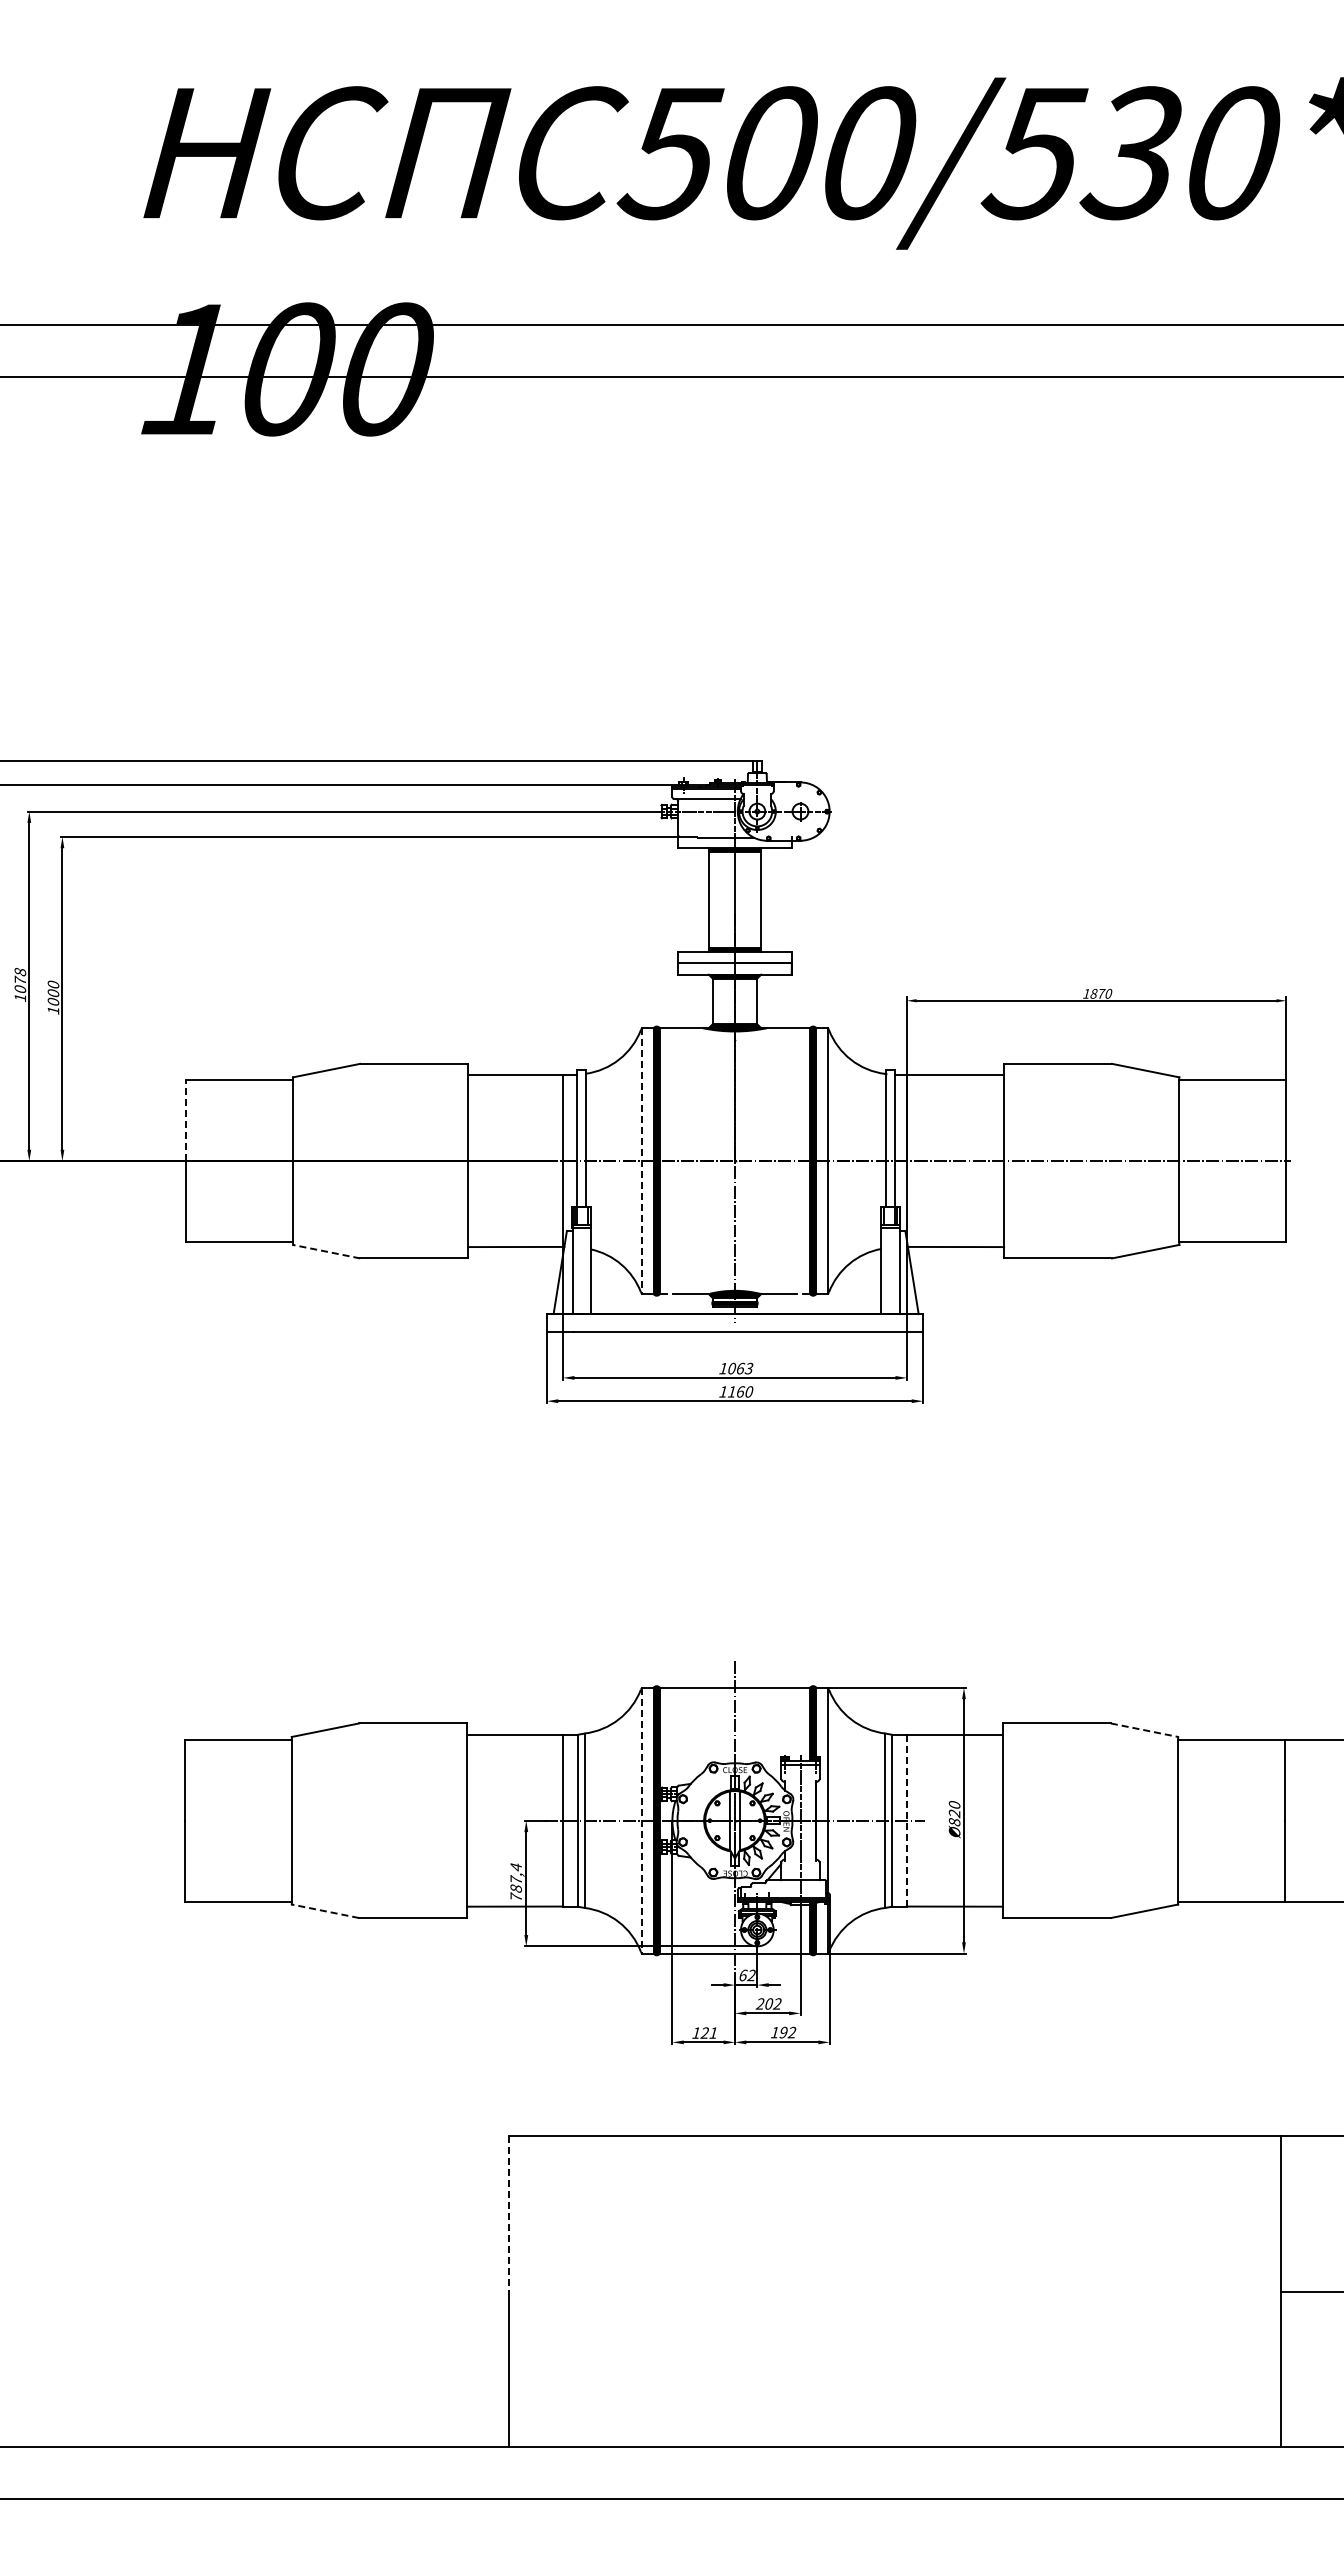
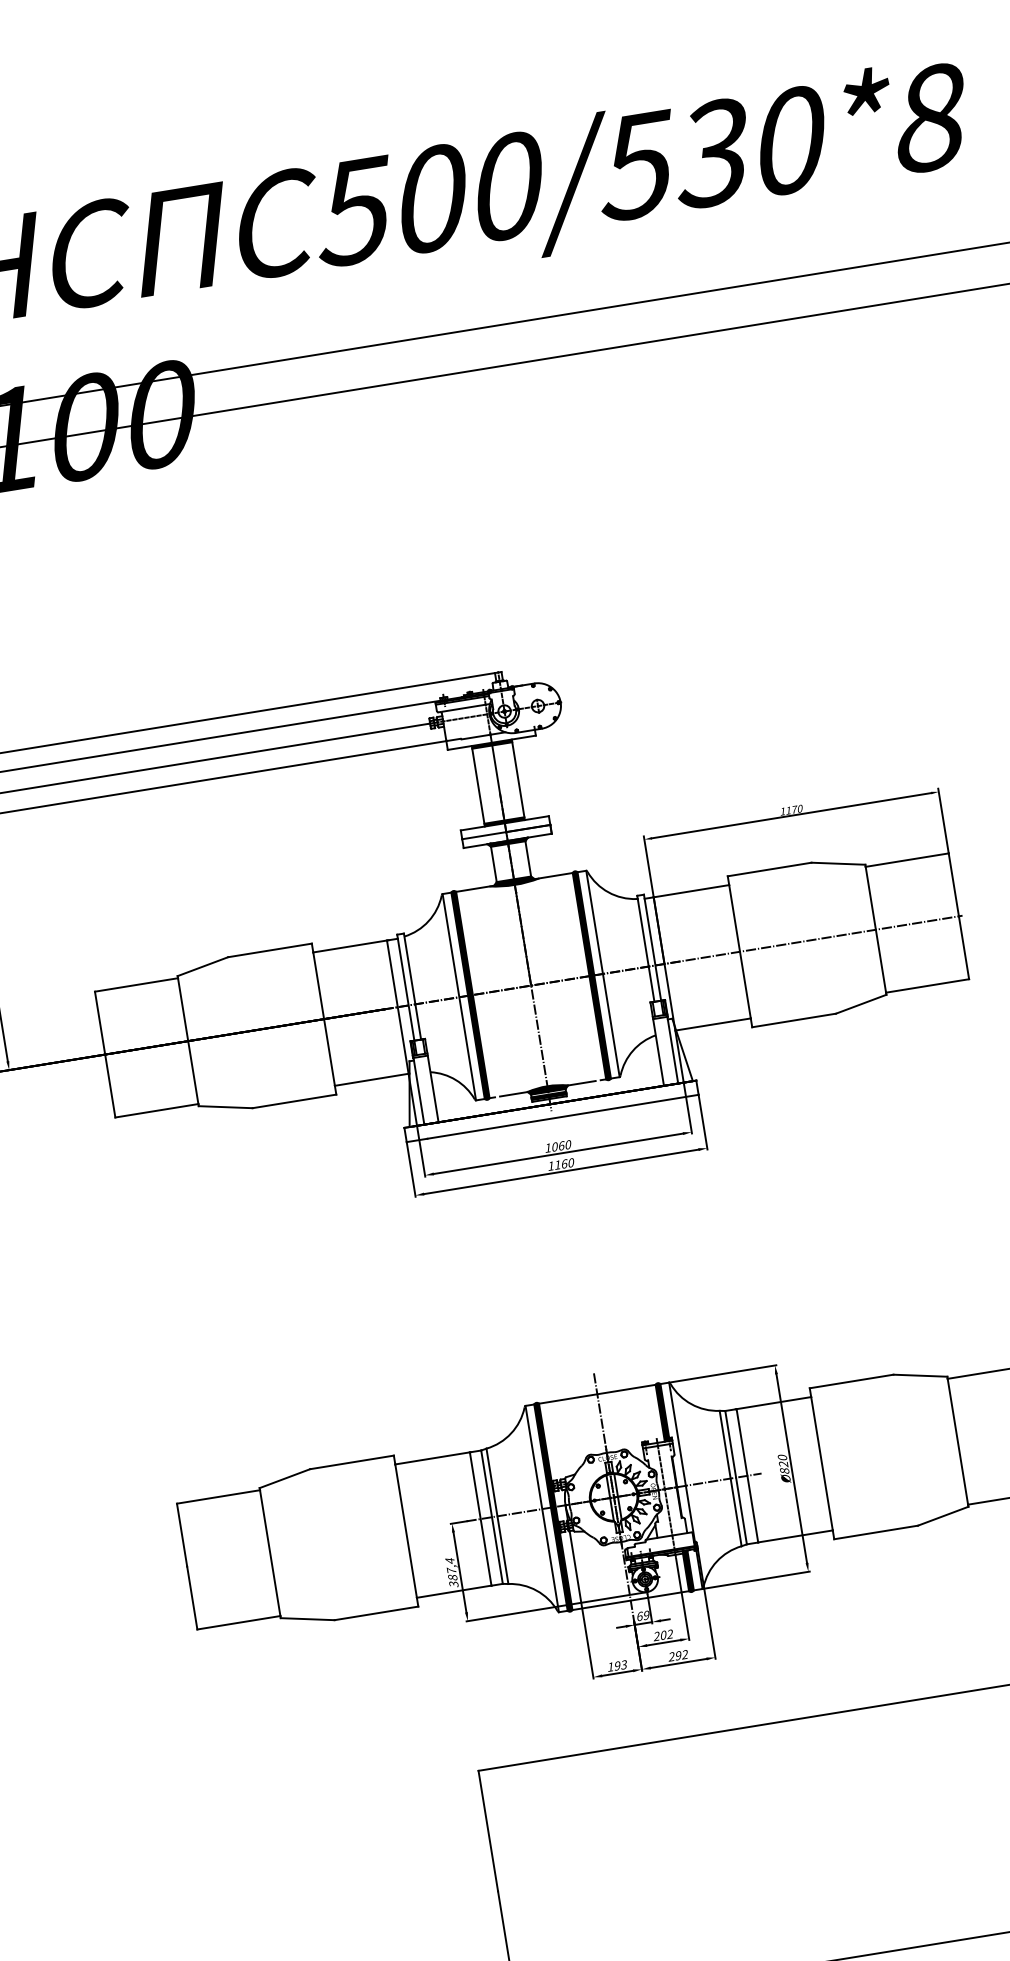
text: (1093, 993) -> (788, 810), 1870 -> 1170
line: (186, 1120) -> (100, 1022), dashed -> solid
line: (642, 1161) -> (459, 997), dashed -> solid
line: (326, 1251) -> (225, 1107), dashed -> solid
text: (748, 1368) -> (567, 1144), 1063 -> 1060
line: (1145, 1730) -> (921, 1375), dashed -> solid
line: (642, 1820) -> (542, 1508), dashed -> solid
line: (906, 1820) -> (747, 1475), dashed -> solid
text: (515, 1896) -> (453, 1583), 787,4 -> 387,4
line: (324, 1911) -> (306, 1619), dashed -> solid
text: (751, 1975) -> (646, 1615), 62 -> 69
text: (708, 2032) -> (620, 1665), 121 -> 193
text: (774, 2032) -> (671, 1656), 192 -> 292
line: (509, 2214) -> (488, 1831), dashed -> solid

